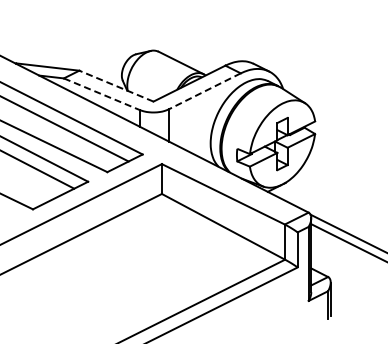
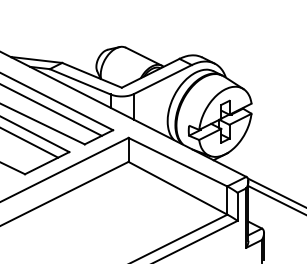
line: (115, 85) -> (91, 74), dashed -> solid
line: (204, 91) -> (162, 79), dashed -> solid
line: (102, 94) -> (80, 82), dashed -> solid

